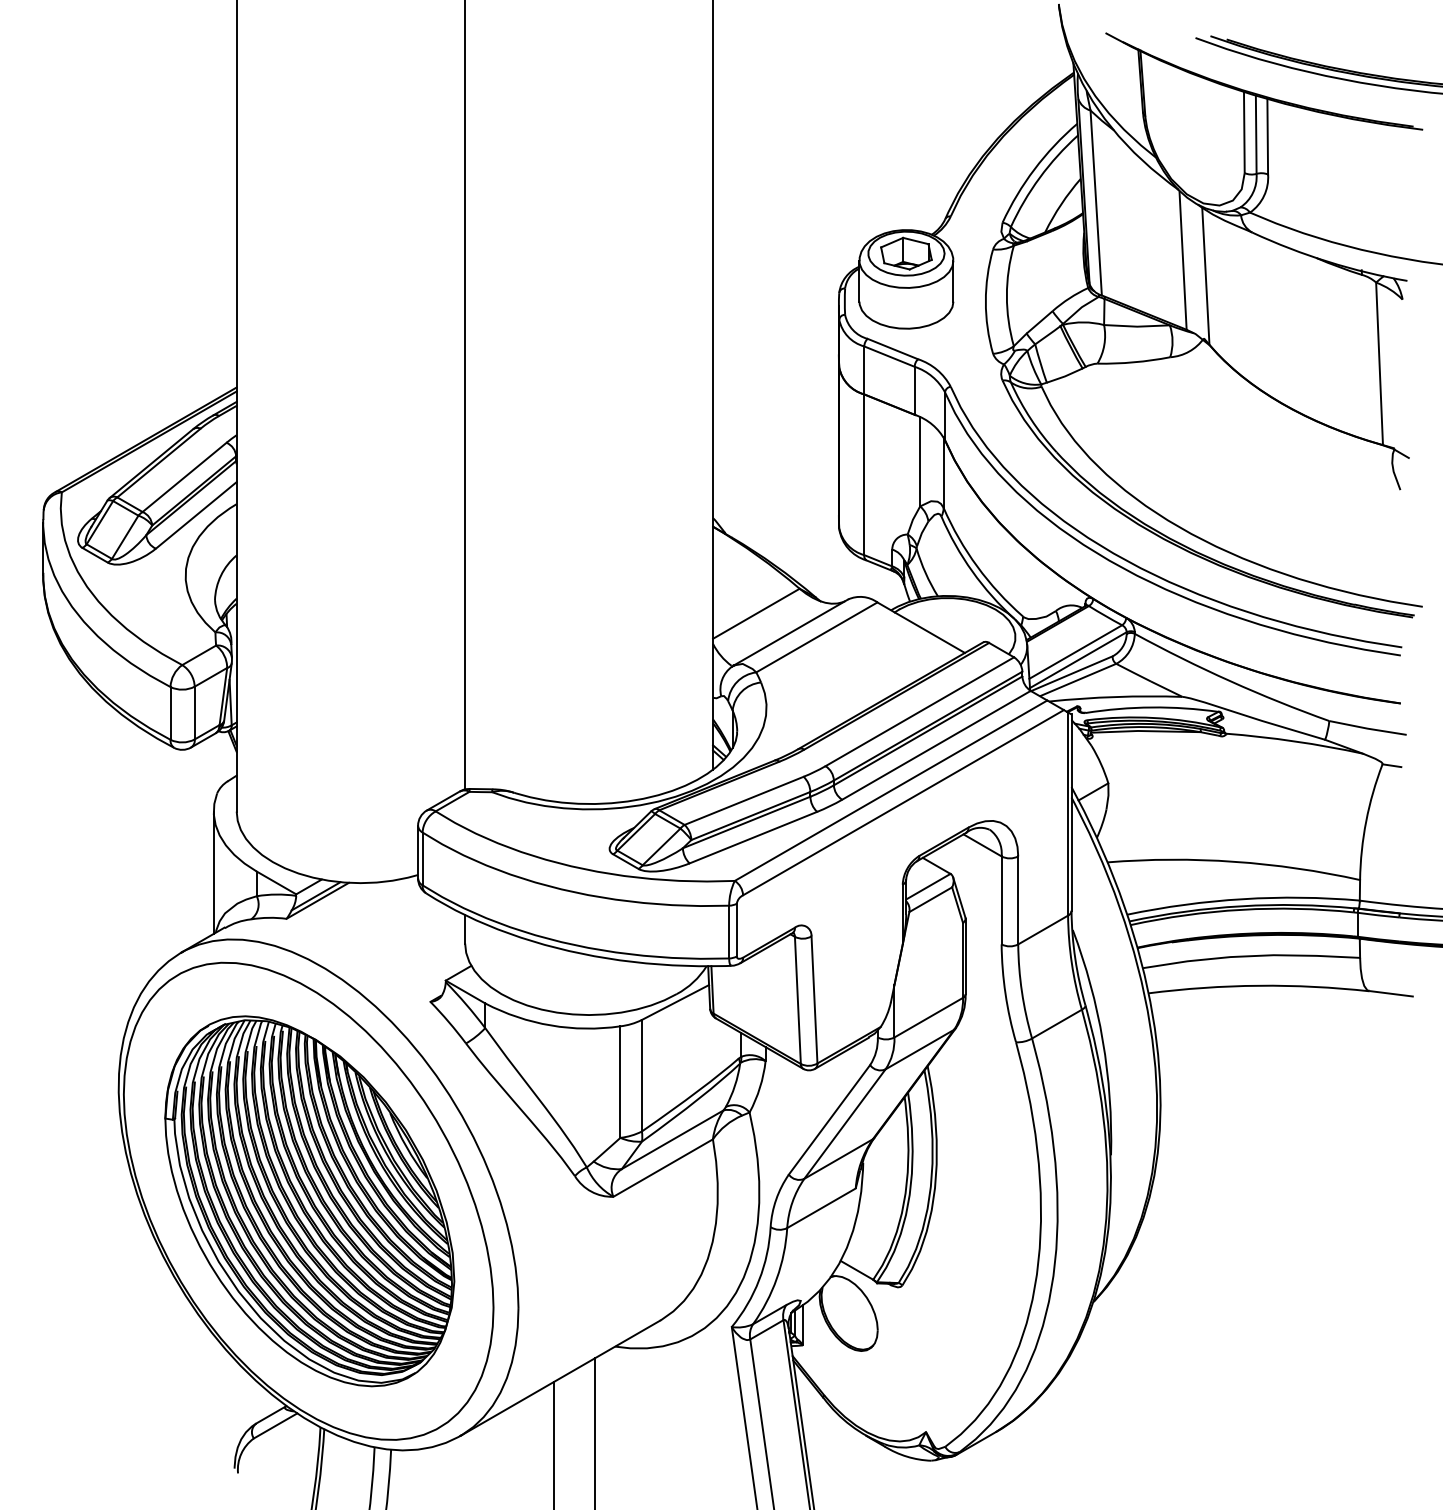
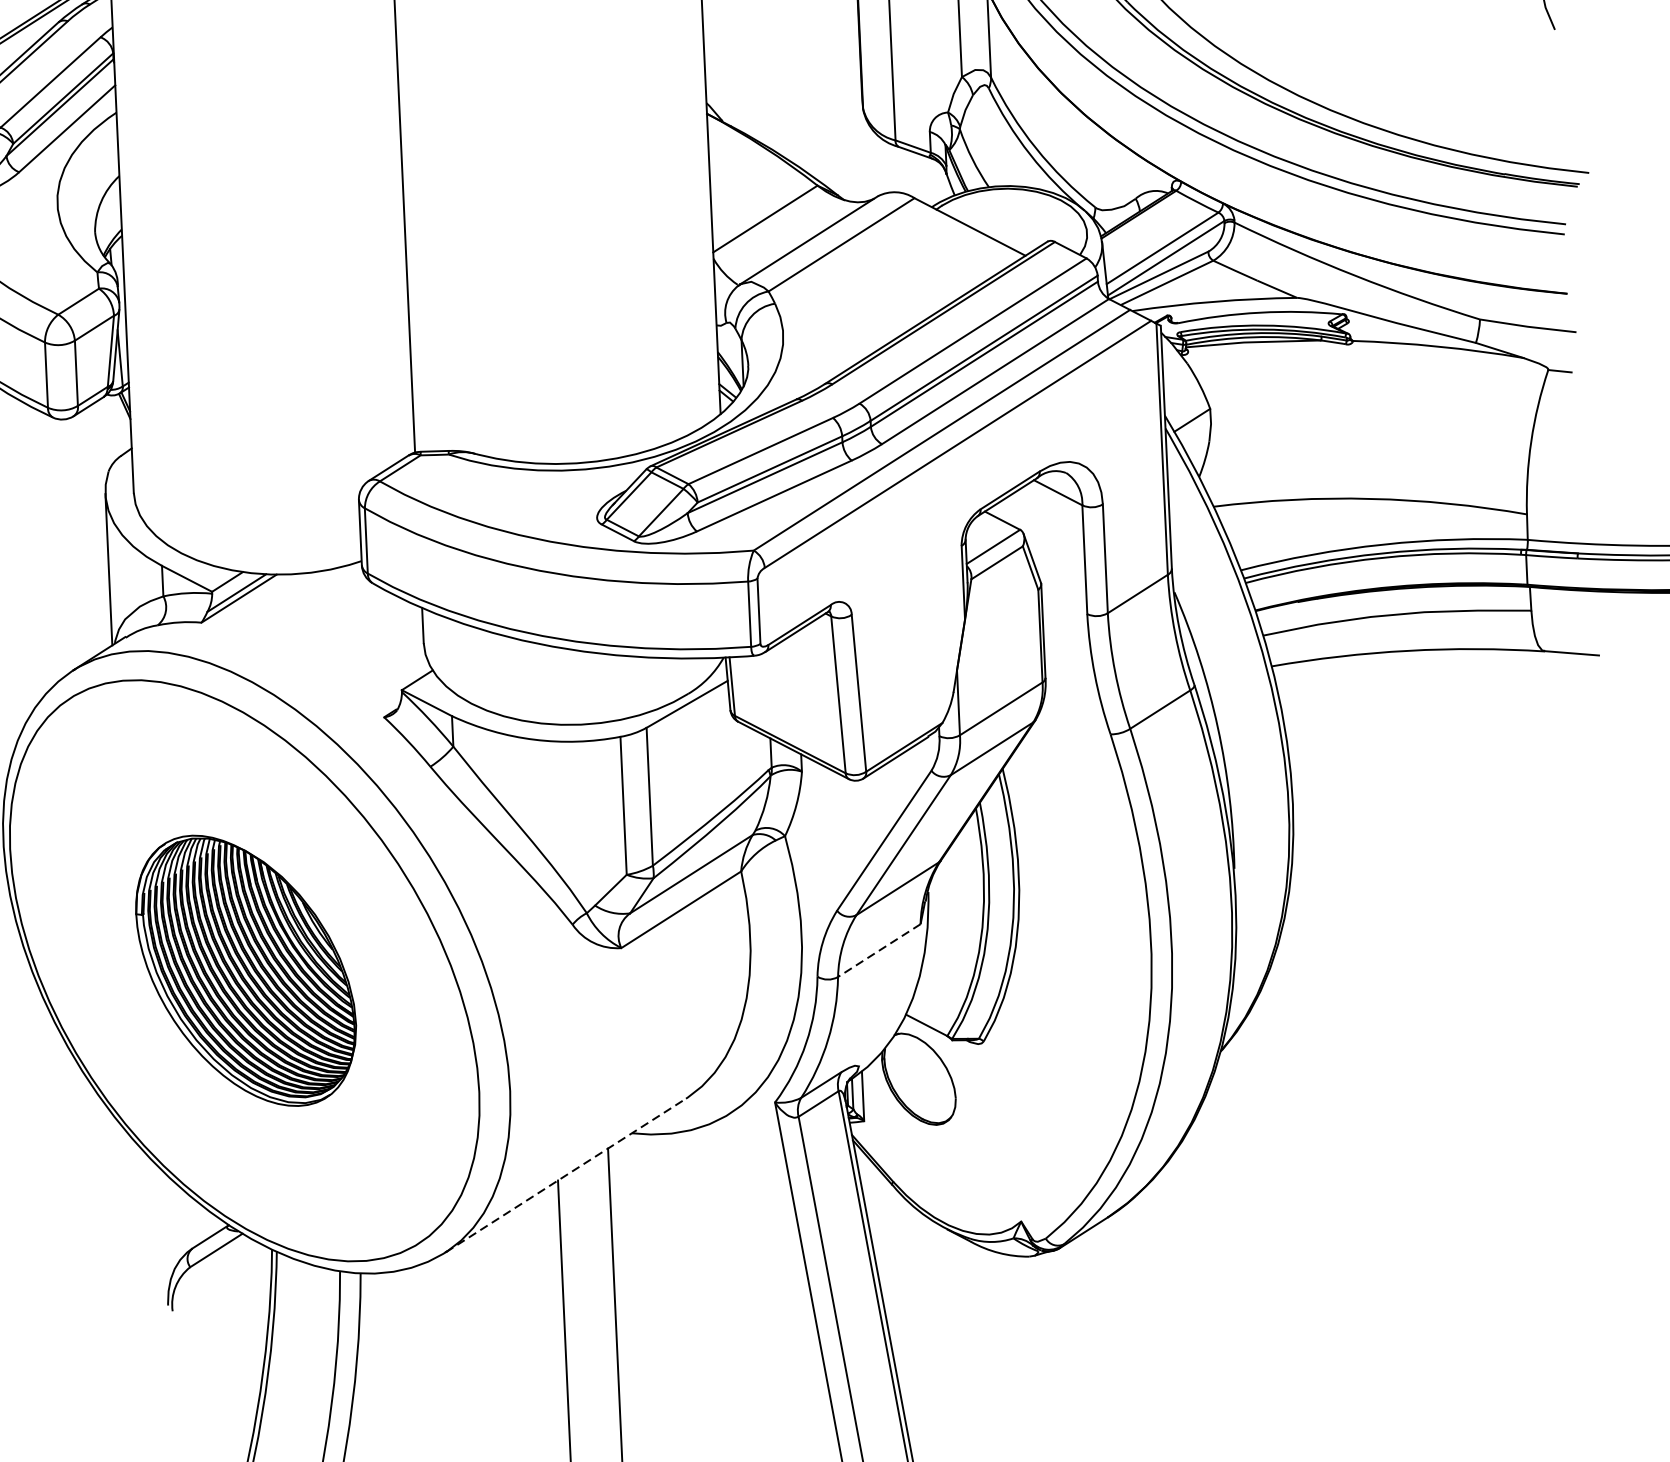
part: (309, 1201) -> (245, 970), size x0.6
line: (821, 1208) -> (879, 950), solid -> dashed
line: (560, 1378) -> (566, 1175), solid -> dashed

